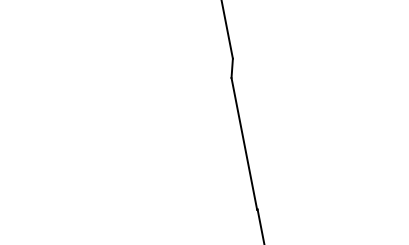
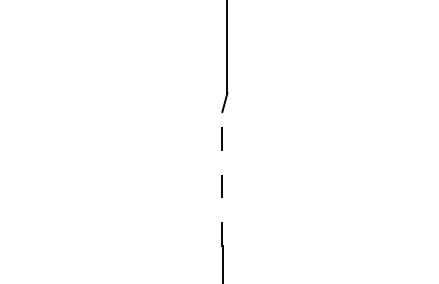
line: (244, 143) -> (222, 178), solid -> dashed

